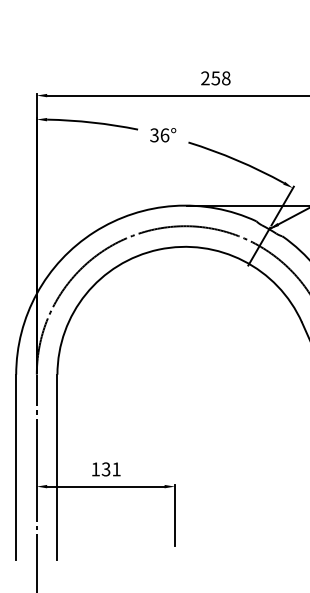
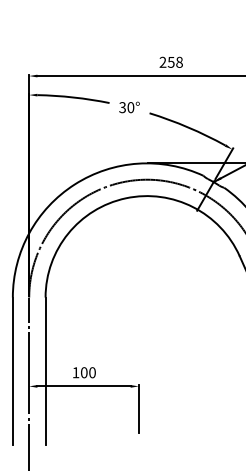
text: (164, 135) -> (130, 107), 36° -> 30°
text: (110, 469) -> (87, 372), 131 -> 100

